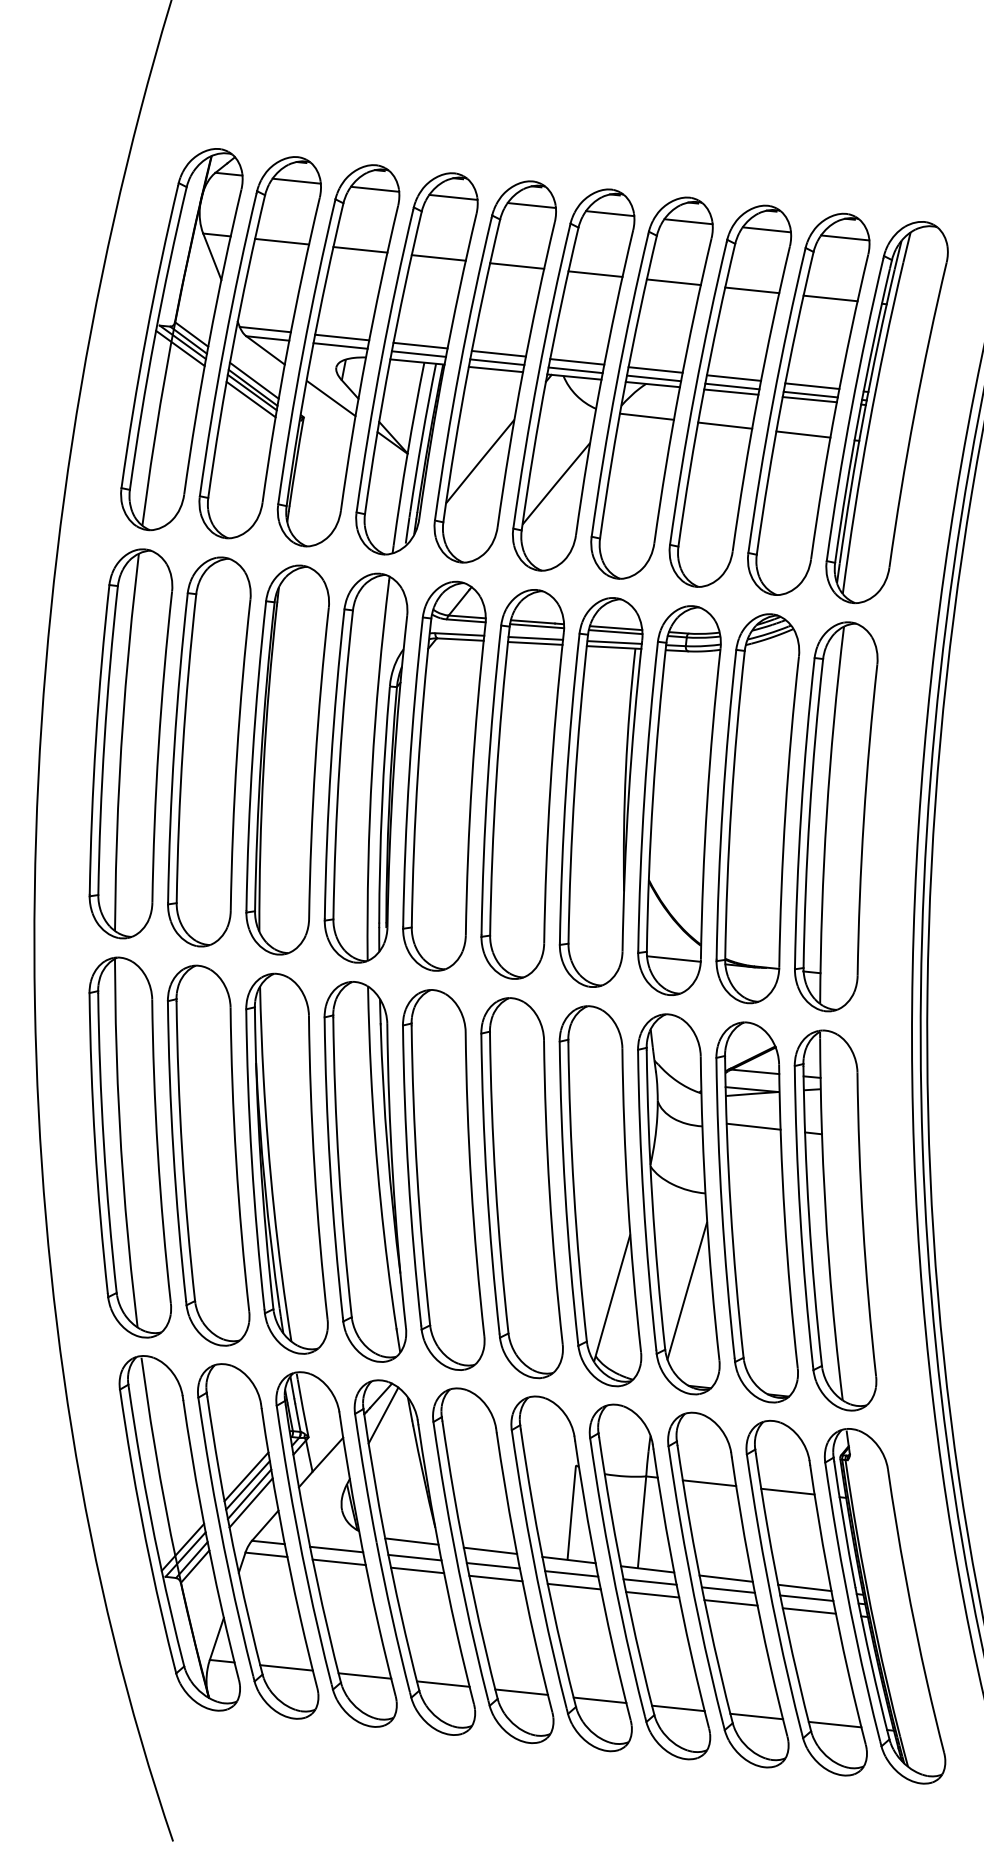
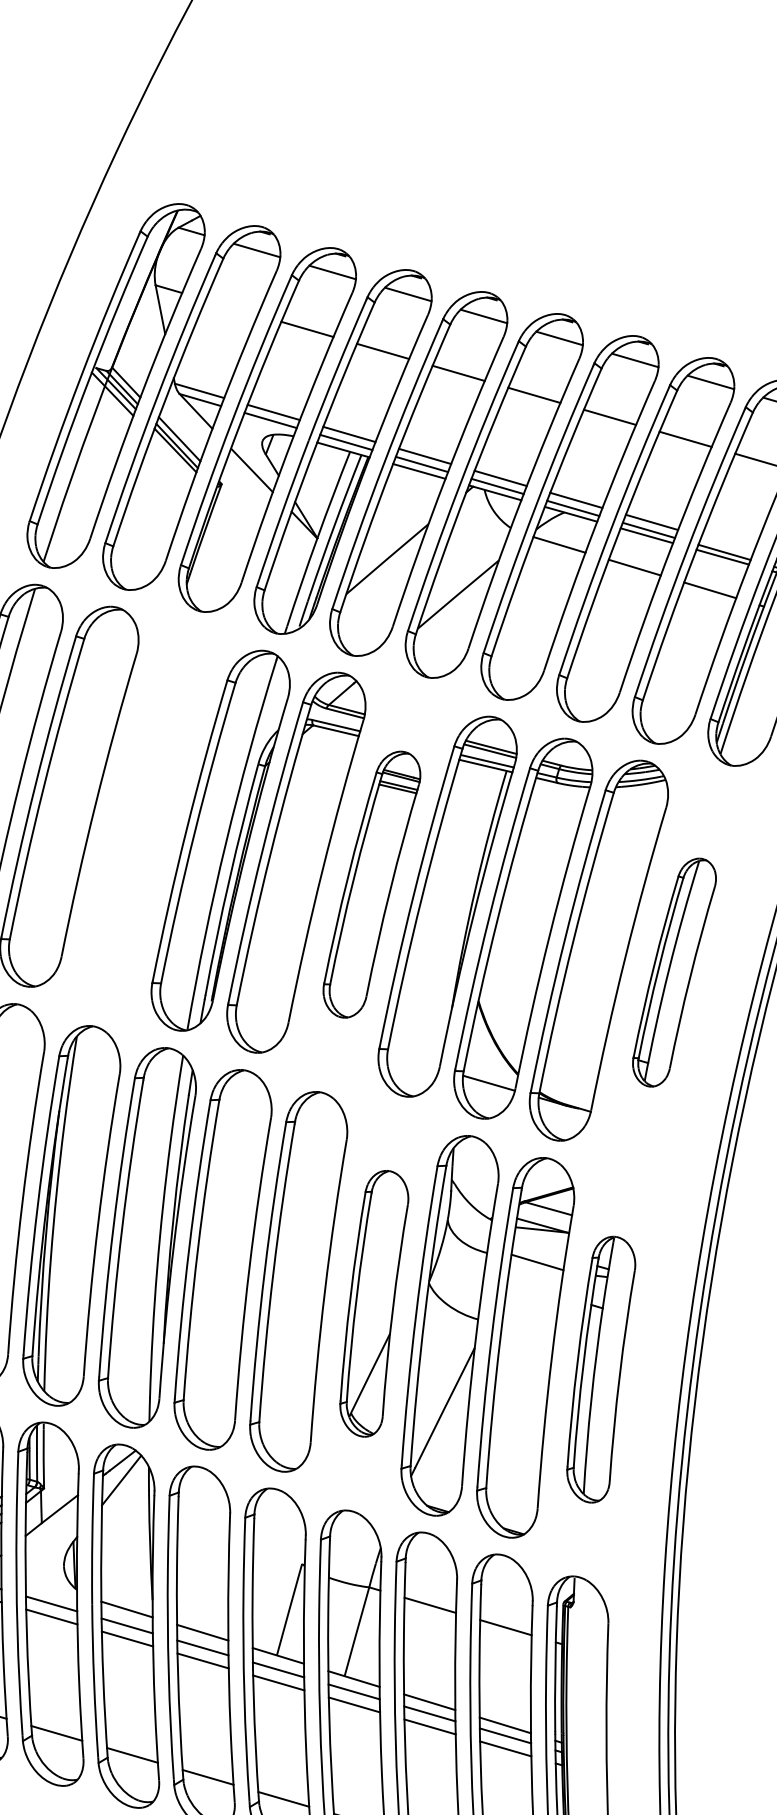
line: (282, 241) -> (232, 307), removed
line: (812, 385) -> (727, 543), removed
line: (250, 399) -> (172, 457), removed
part: (287, 759) -> (144, 817), removed
part: (522, 784) -> (371, 884), size x0.7
part: (836, 816) -> (674, 972), size x0.6
part: (600, 1196) -> (374, 1303), size x0.7
part: (835, 1220) -> (601, 1369), size x0.7

